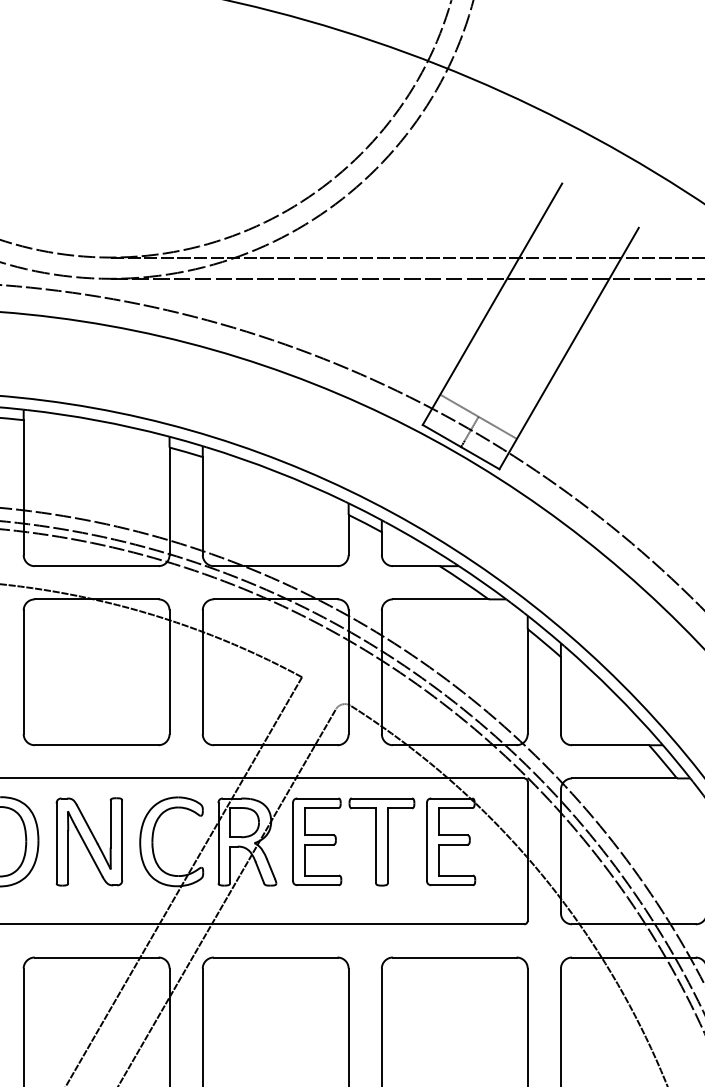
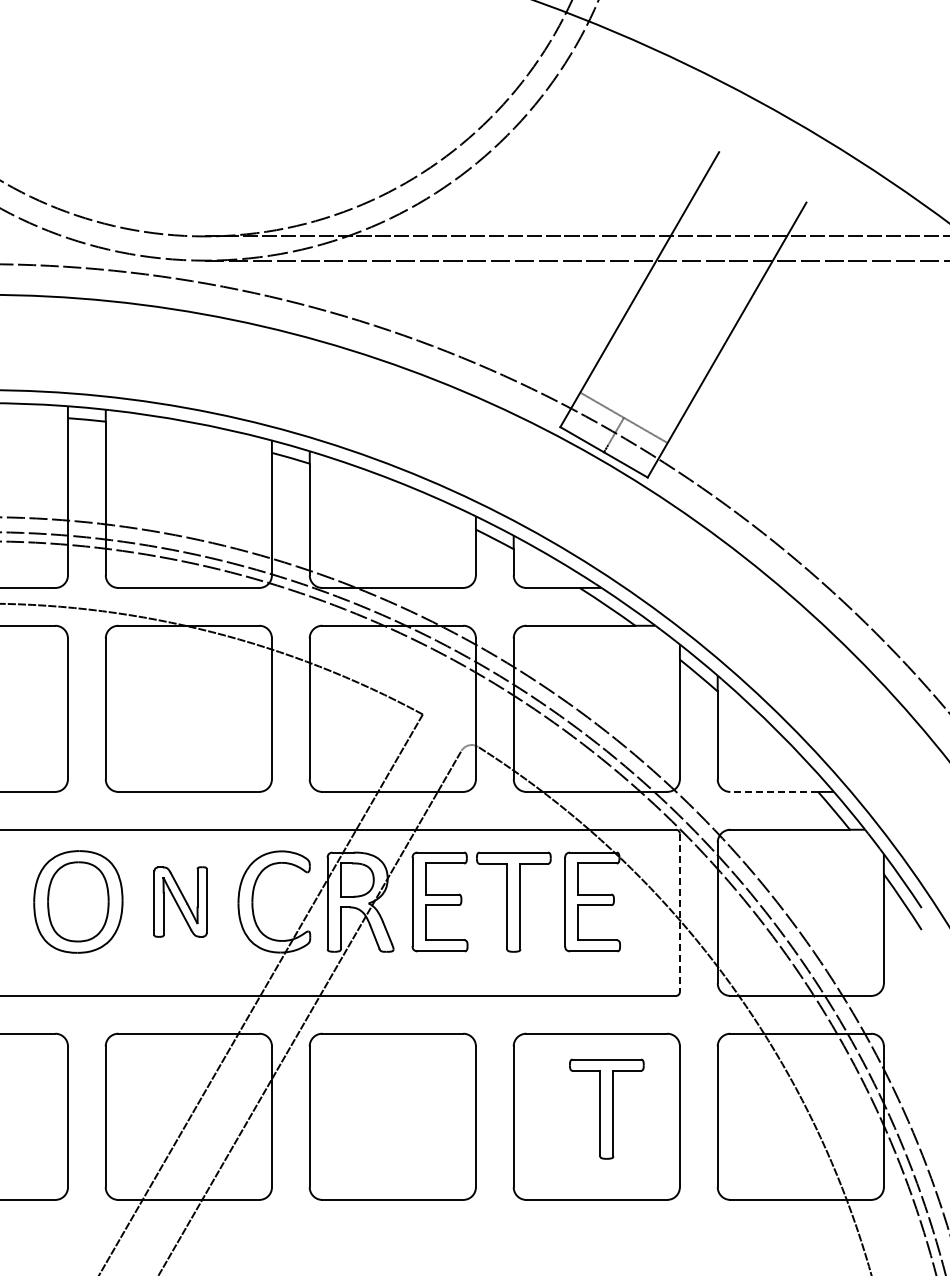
line: (610, 744) -> (774, 791), solid -> dashed
part: (89, 841) -> (180, 901), size x0.7
line: (527, 851) -> (679, 913), solid -> dashed
part: (463, 1023) -> (606, 1108), added

